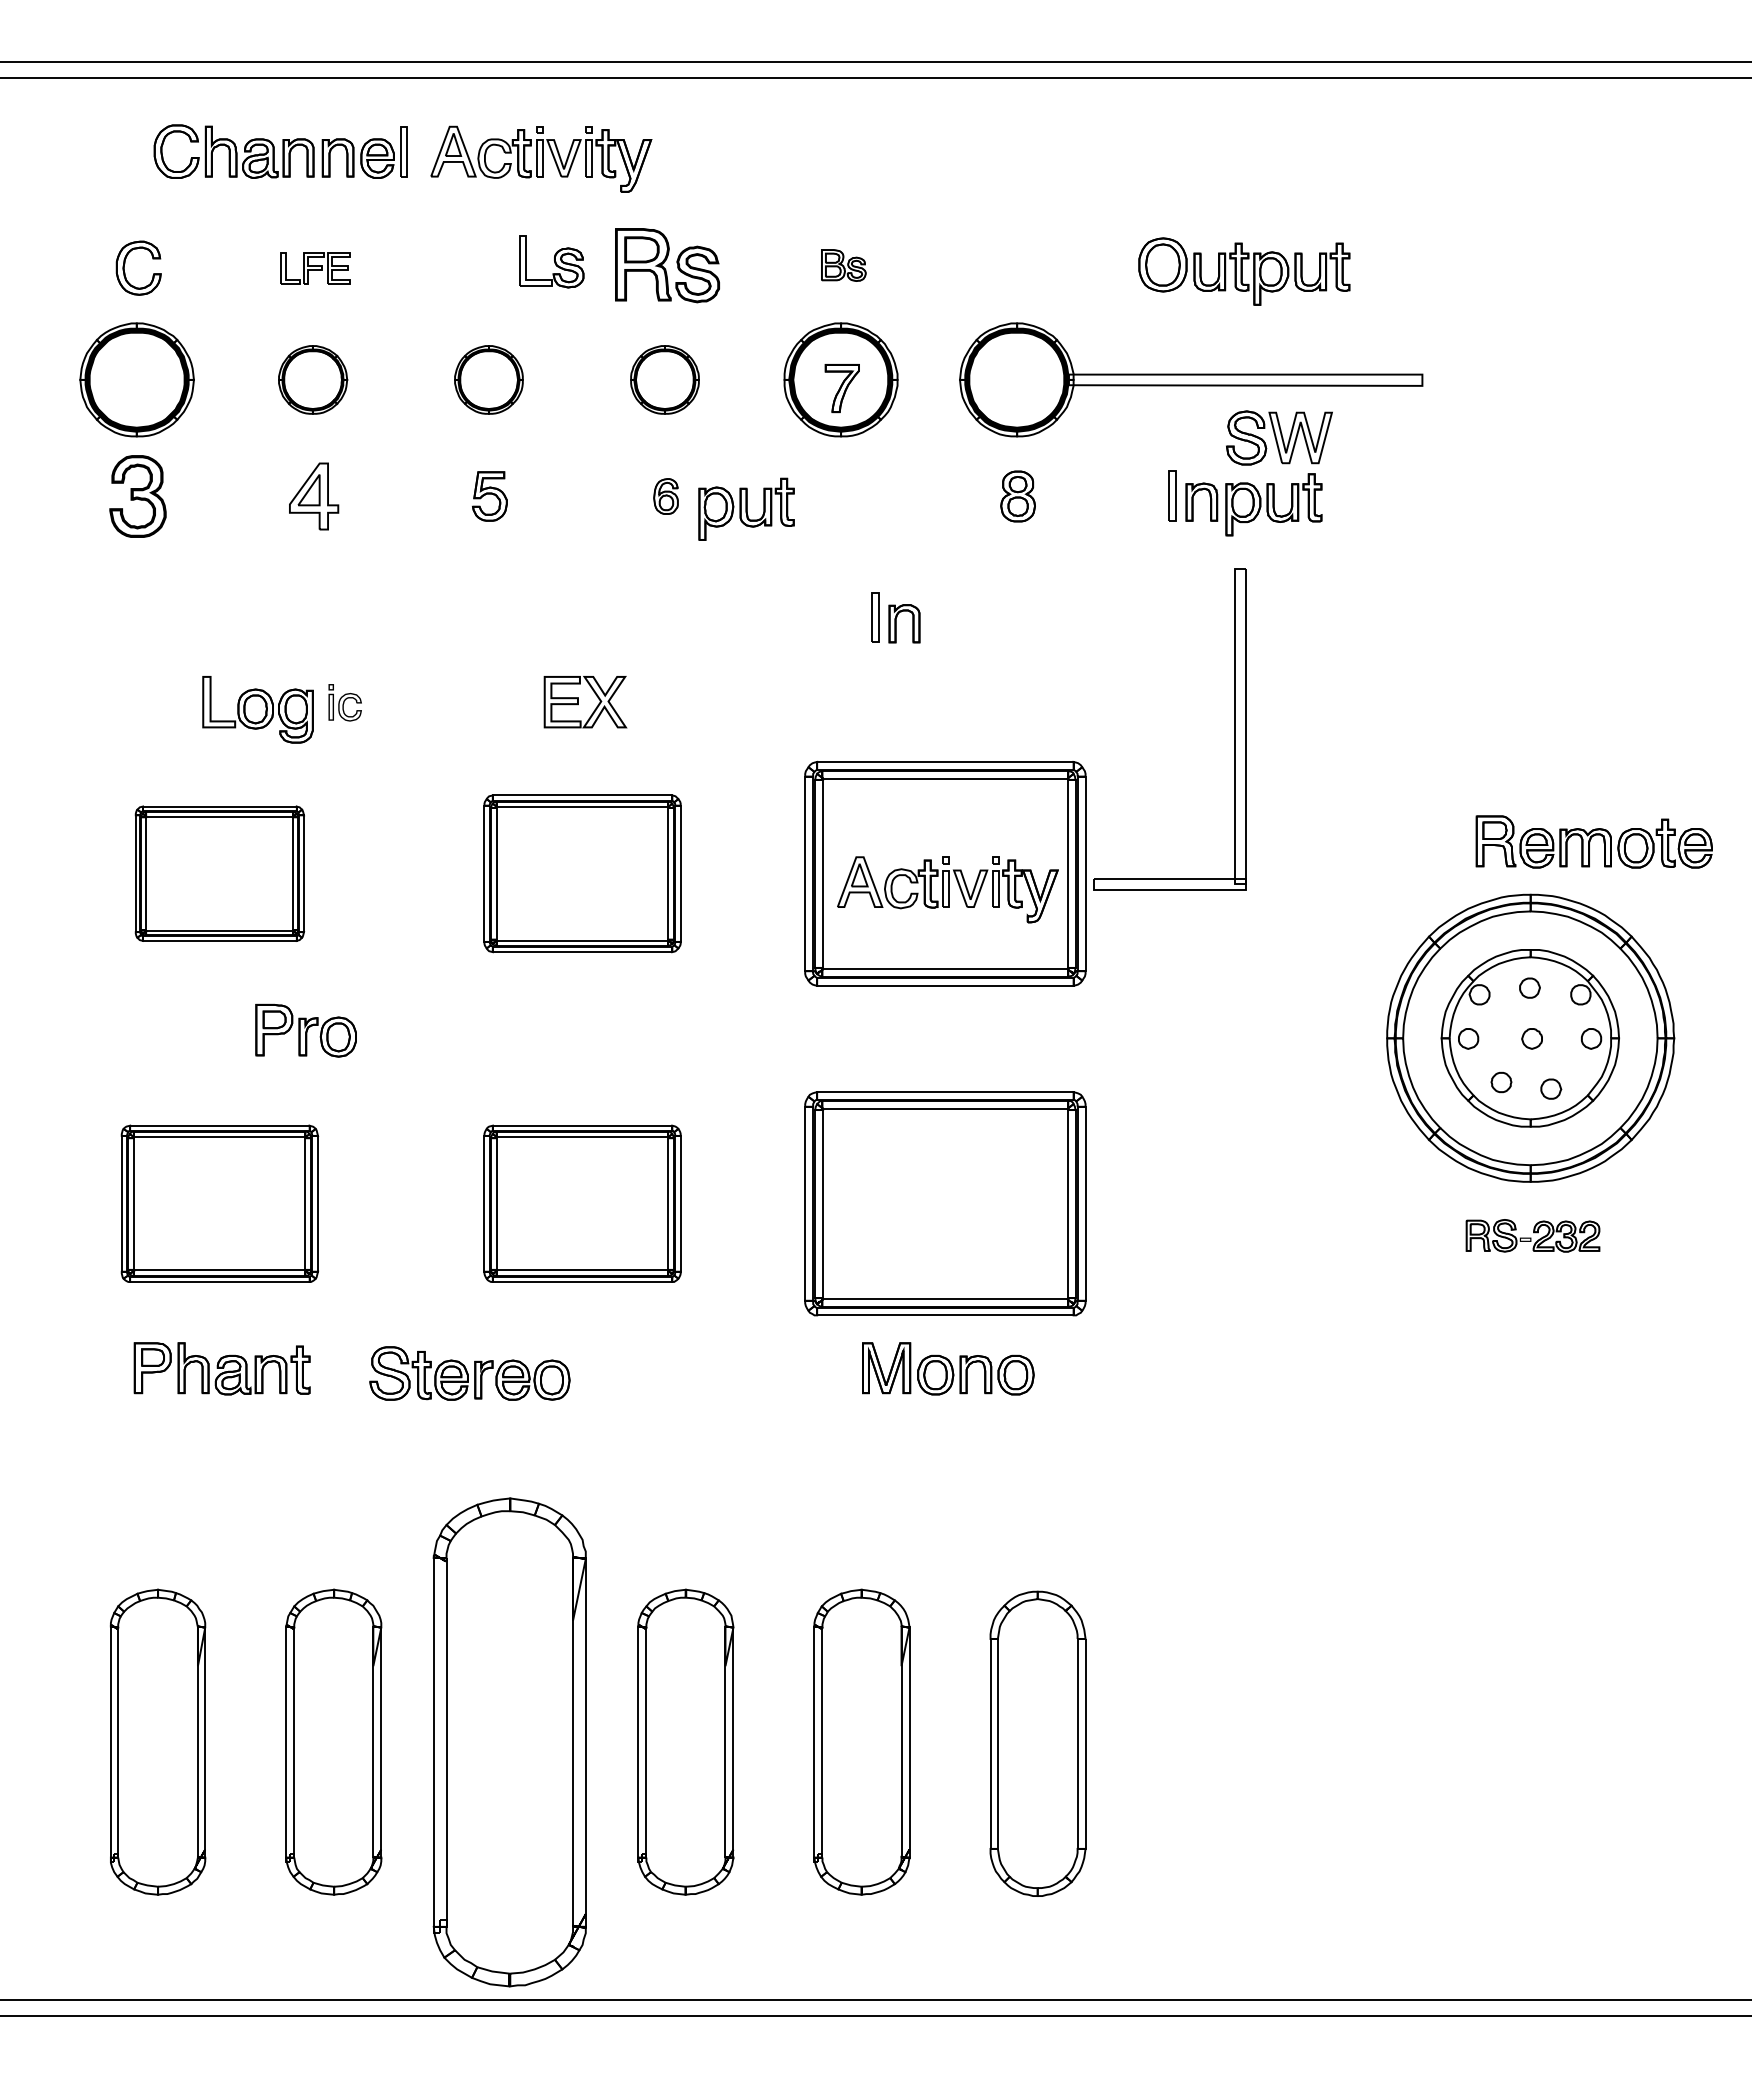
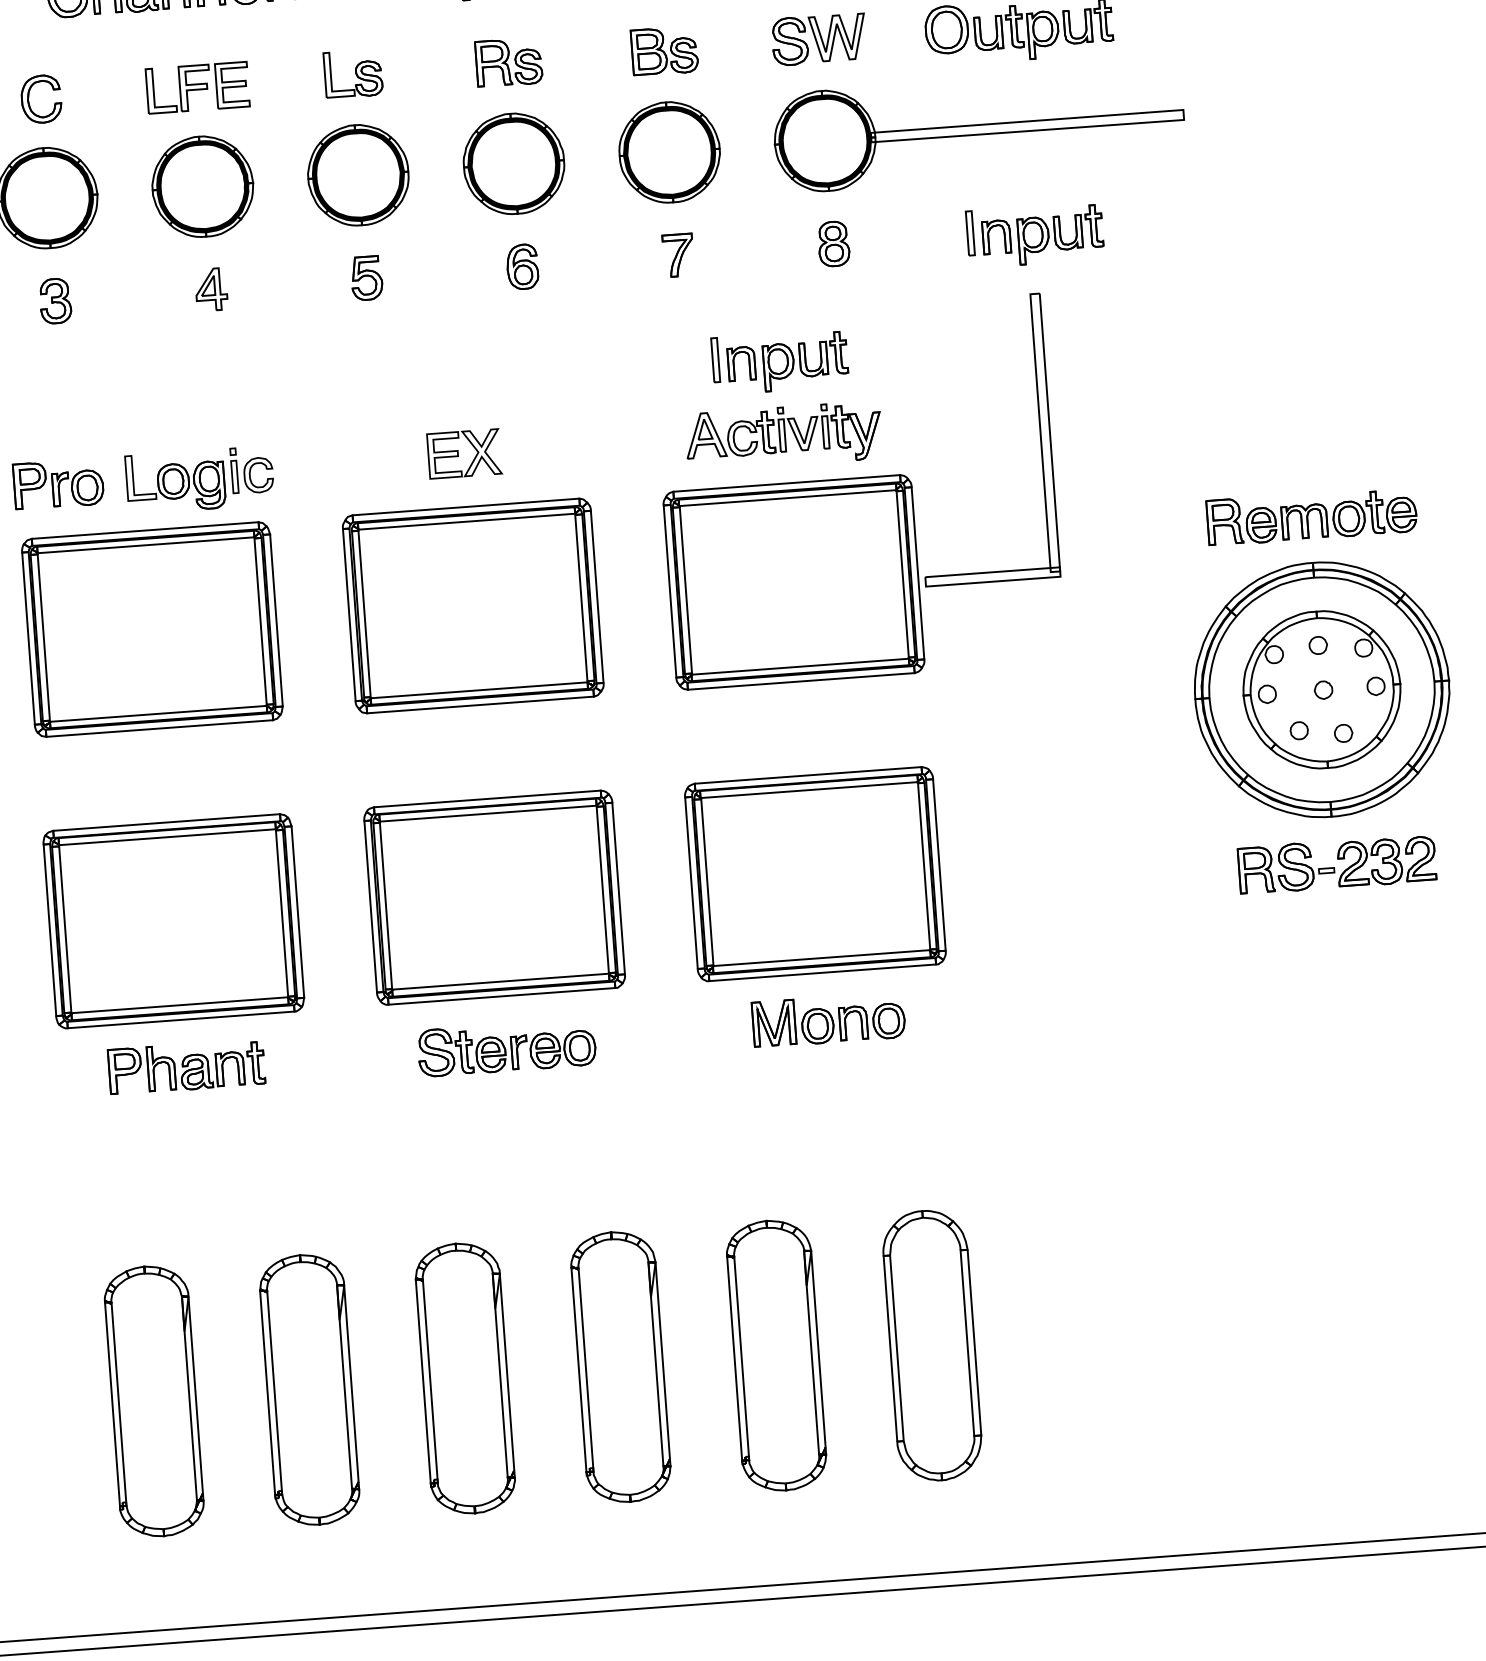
part: (551, 261) -> (353, 73), moved
part: (667, 265) -> (508, 62), size x0.71
part: (843, 265) -> (664, 51), size x1.67
part: (315, 268) -> (197, 88), size x1.67
part: (312, 379) -> (202, 186), size x1.67
part: (488, 379) -> (357, 174), size x1.67
part: (664, 379) -> (513, 163), size x1.67
part: (841, 388) -> (677, 255), moved
part: (1279, 437) -> (819, 38), moved
part: (137, 496) -> (55, 301), size x0.62
part: (314, 496) -> (211, 289), size x0.71
part: (665, 496) -> (522, 266), size x1.43
part: (746, 508) -> (805, 360), moved
part: (345, 702) -> (252, 469), size x1.43
part: (1593, 841) -> (1311, 515), moved
part: (219, 873) -> (152, 629), size x1.67
part: (582, 873) -> (473, 605), size x1.43
part: (947, 889) -> (783, 436), moved
part: (305, 1030) -> (57, 484), moved
part: (219, 1203) -> (173, 921), size x1.43
part: (582, 1203) -> (494, 897), size x1.43
part: (1532, 1235) -> (1336, 864), size x1.67
part: (469, 1373) -> (506, 1047), moved
part: (509, 1741) -> (464, 1377), size x0.62

